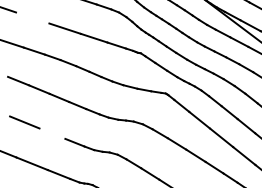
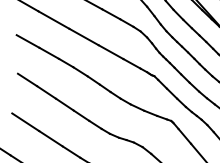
line: (32, 17) -> (53, 19), added
line: (52, 133) -> (51, 138), added

